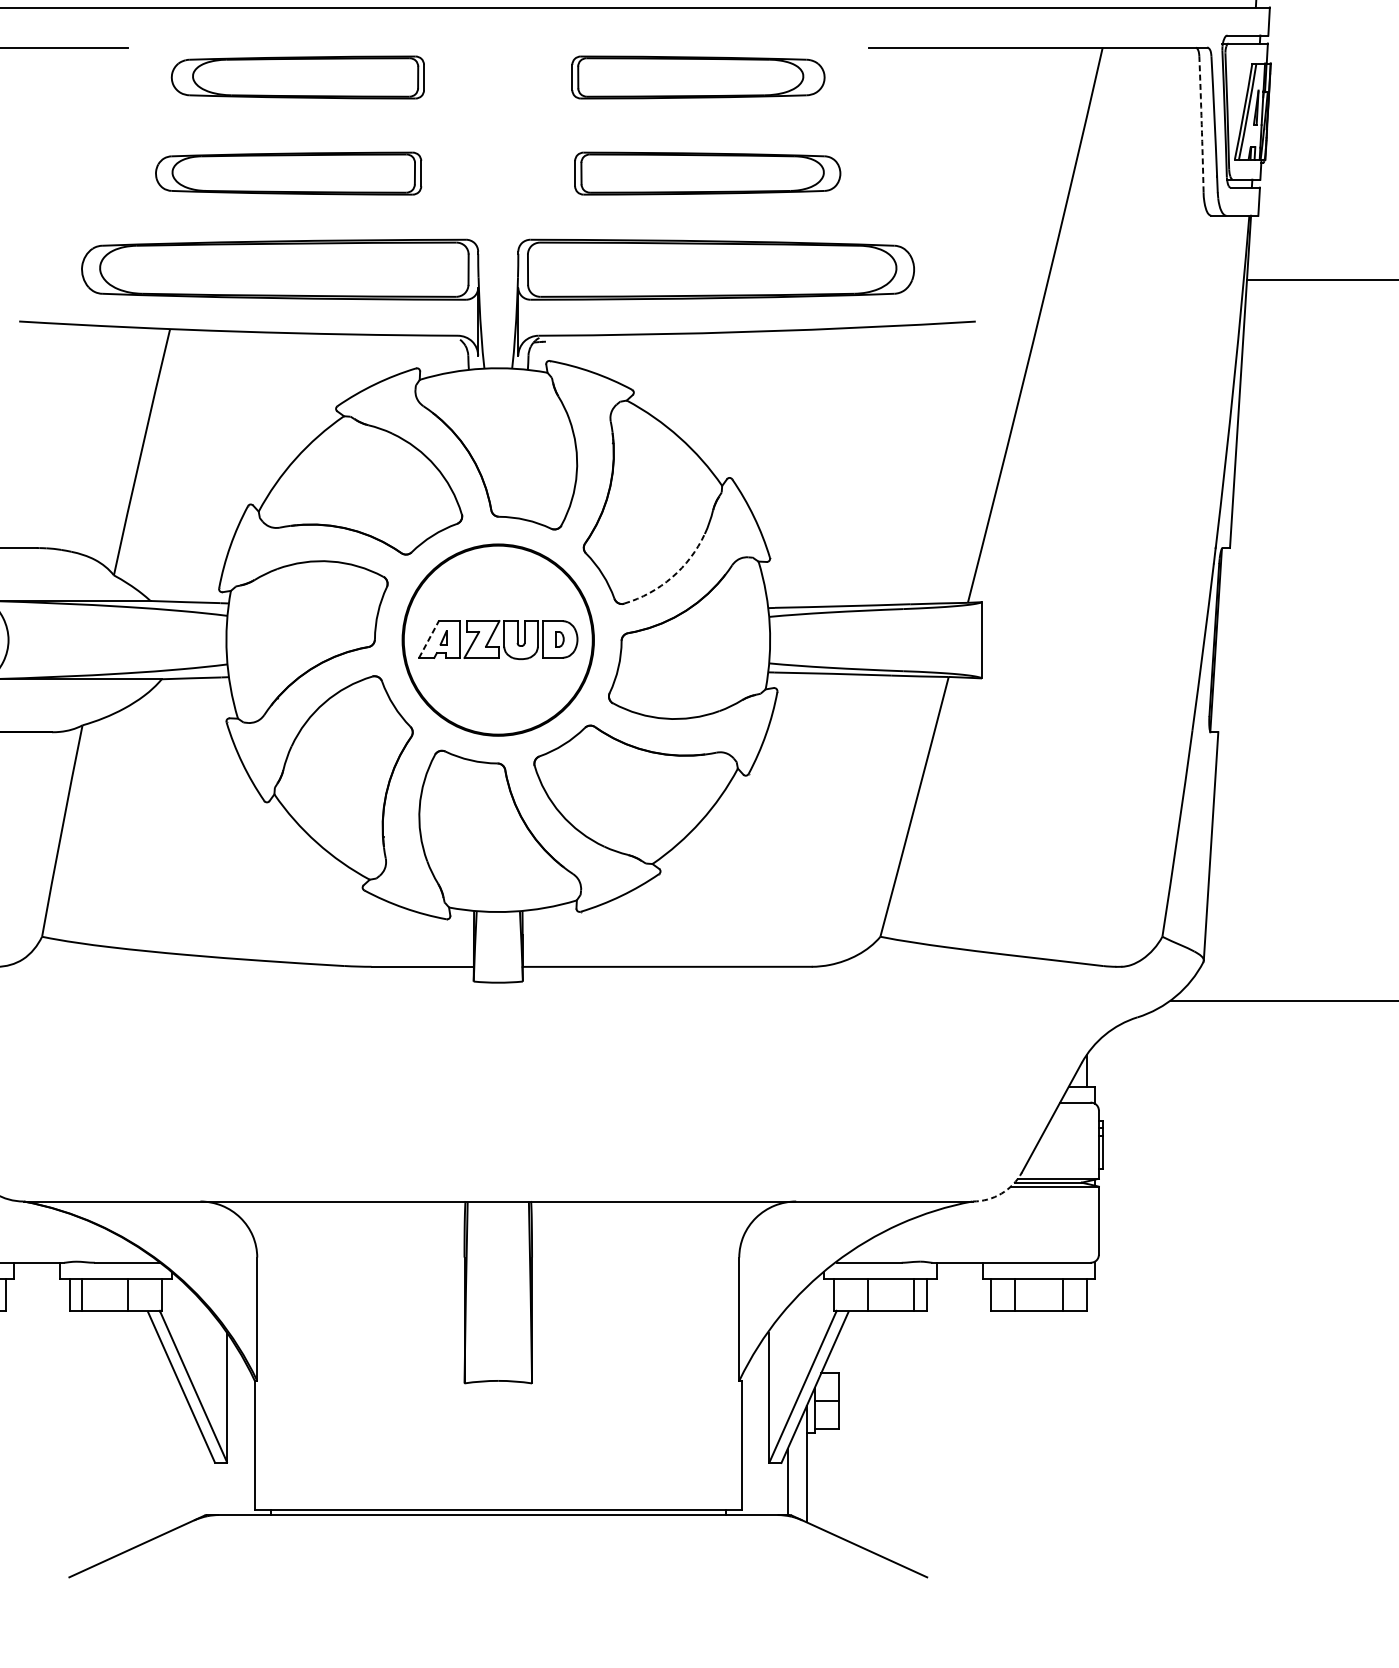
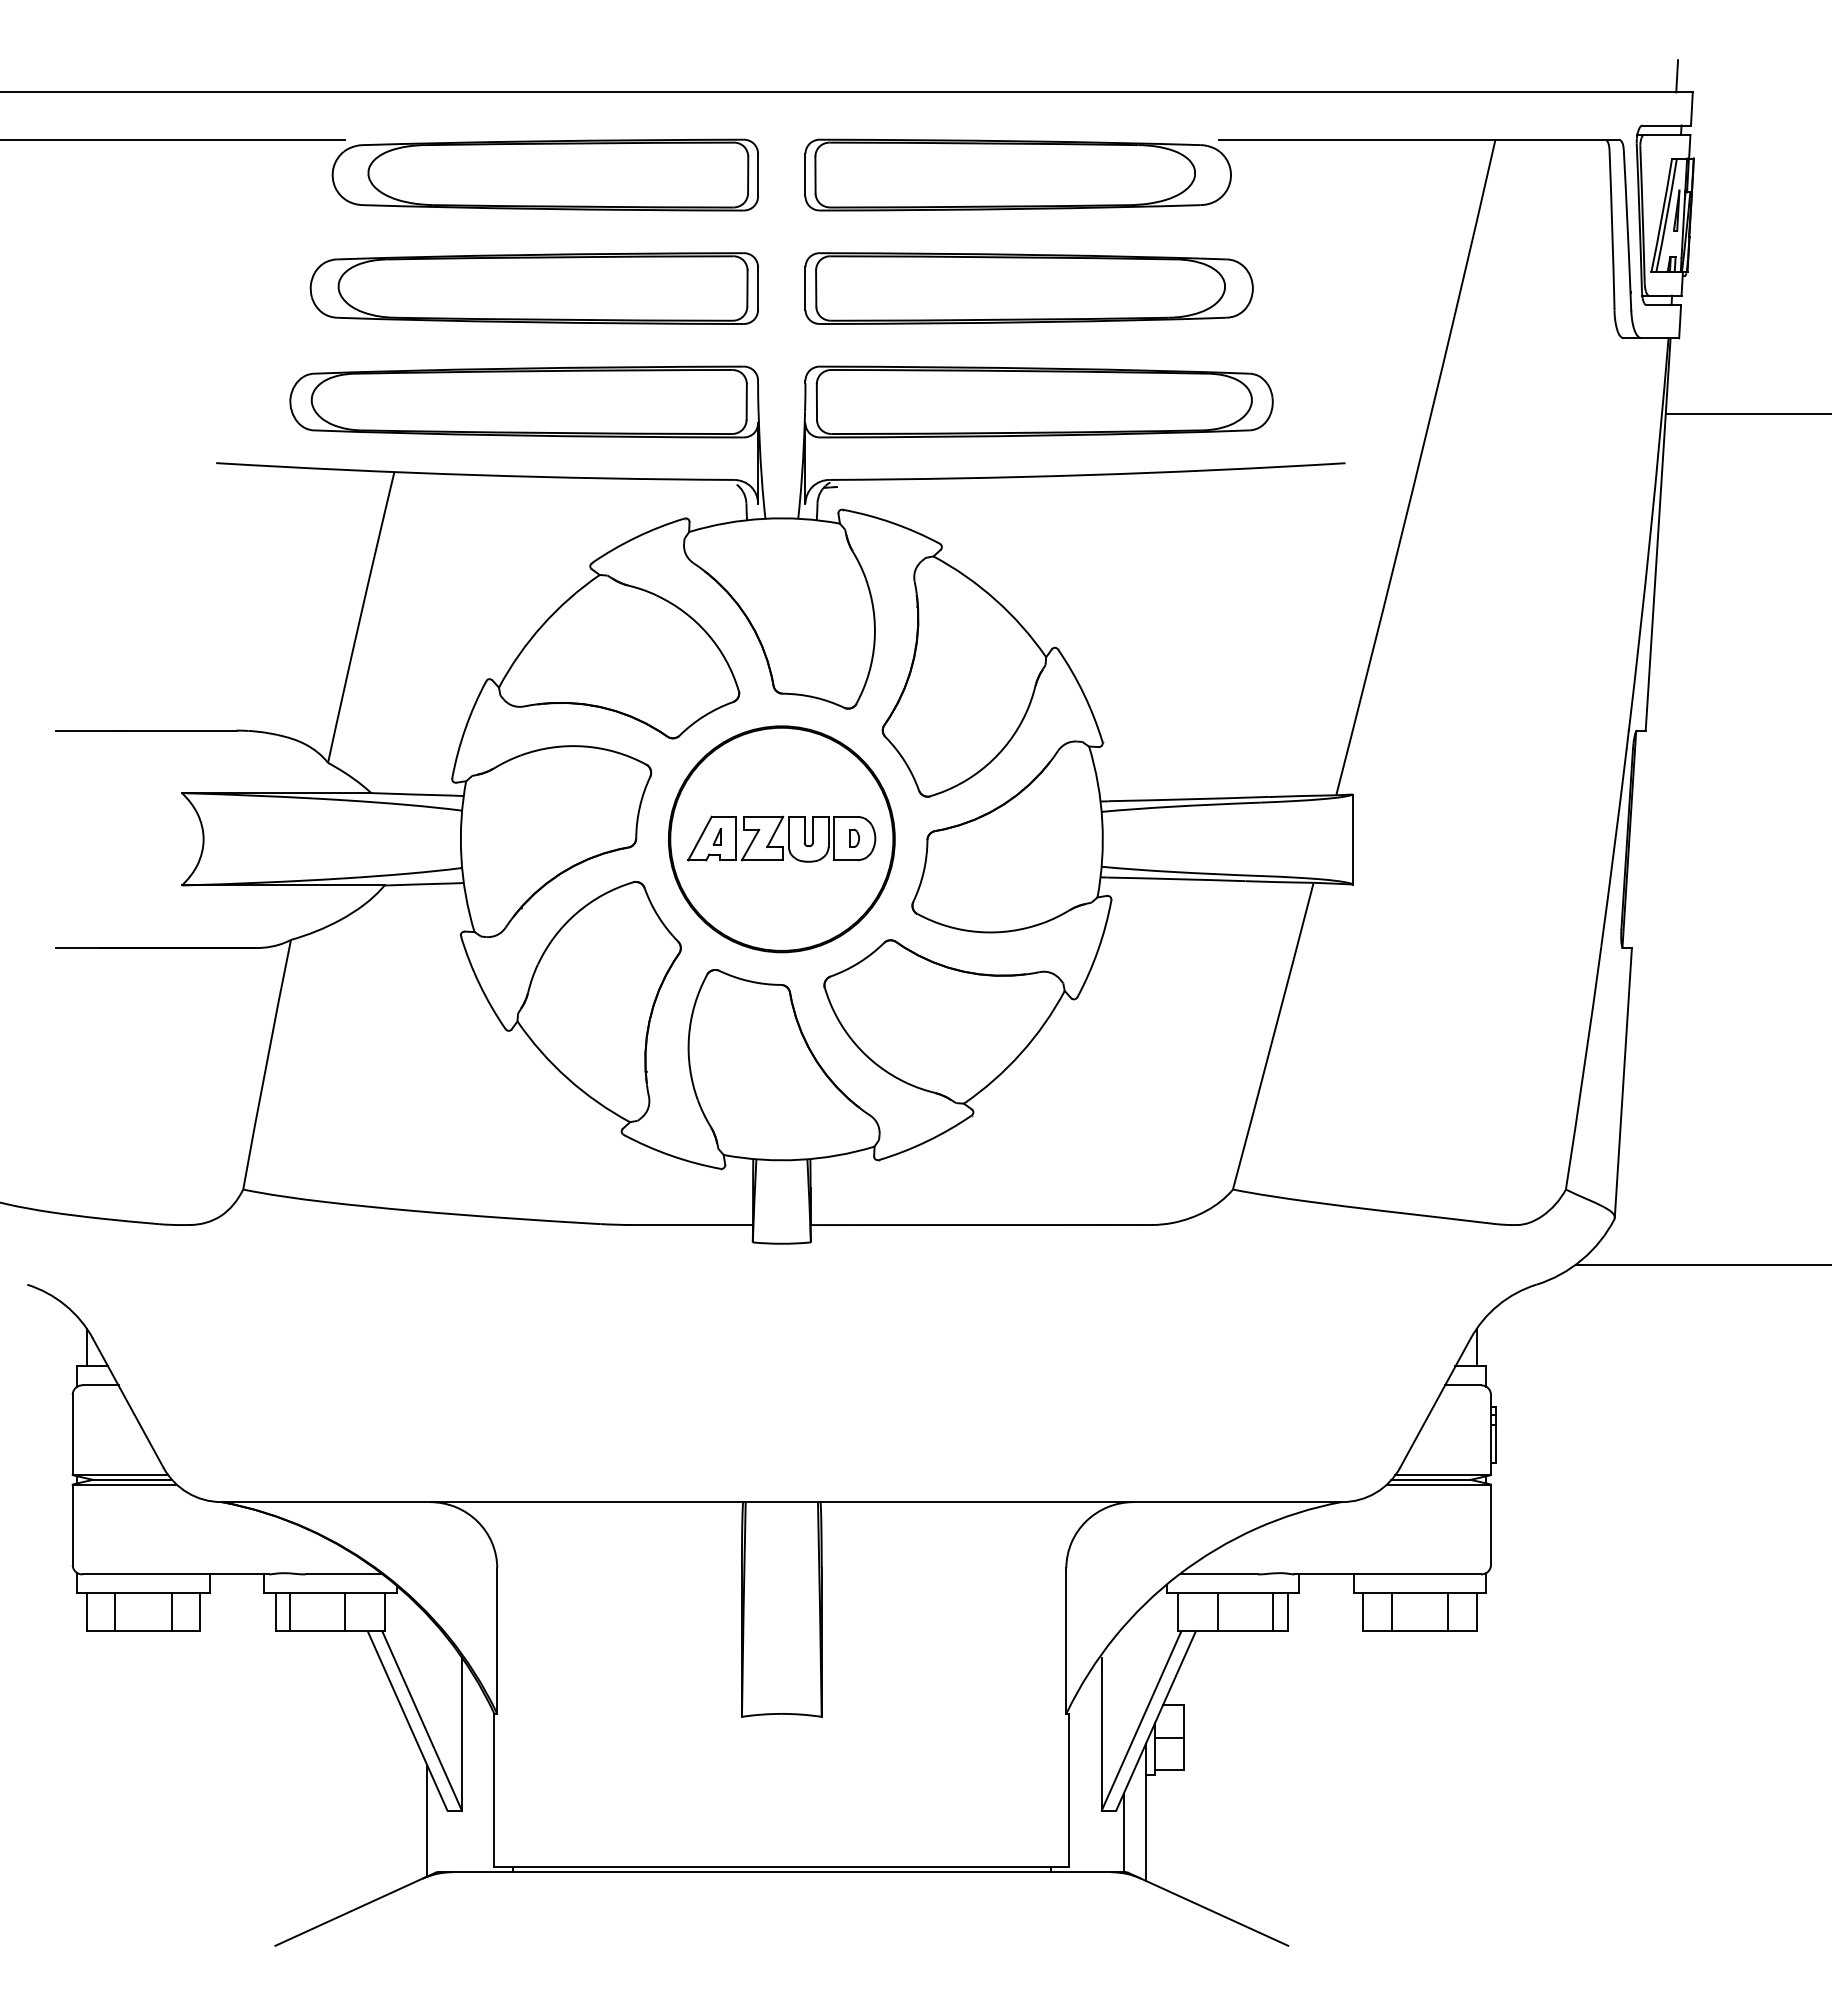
part: (297, 77) -> (544, 174), size x1.43
part: (697, 77) -> (1017, 174), size x1.43
arc: (1201, 124) -> (1612, 230), dashed -> solid
part: (287, 173) -> (533, 288), size x1.43
part: (707, 173) -> (1028, 288), size x1.43
arc: (671, 577) -> (986, 765), dashed -> solid
line: (429, 639) -> (700, 838), dashed -> solid
arc: (1001, 1193) -> (1375, 1492), dashed -> solid
line: (198, 1471) -> (427, 1820), added

